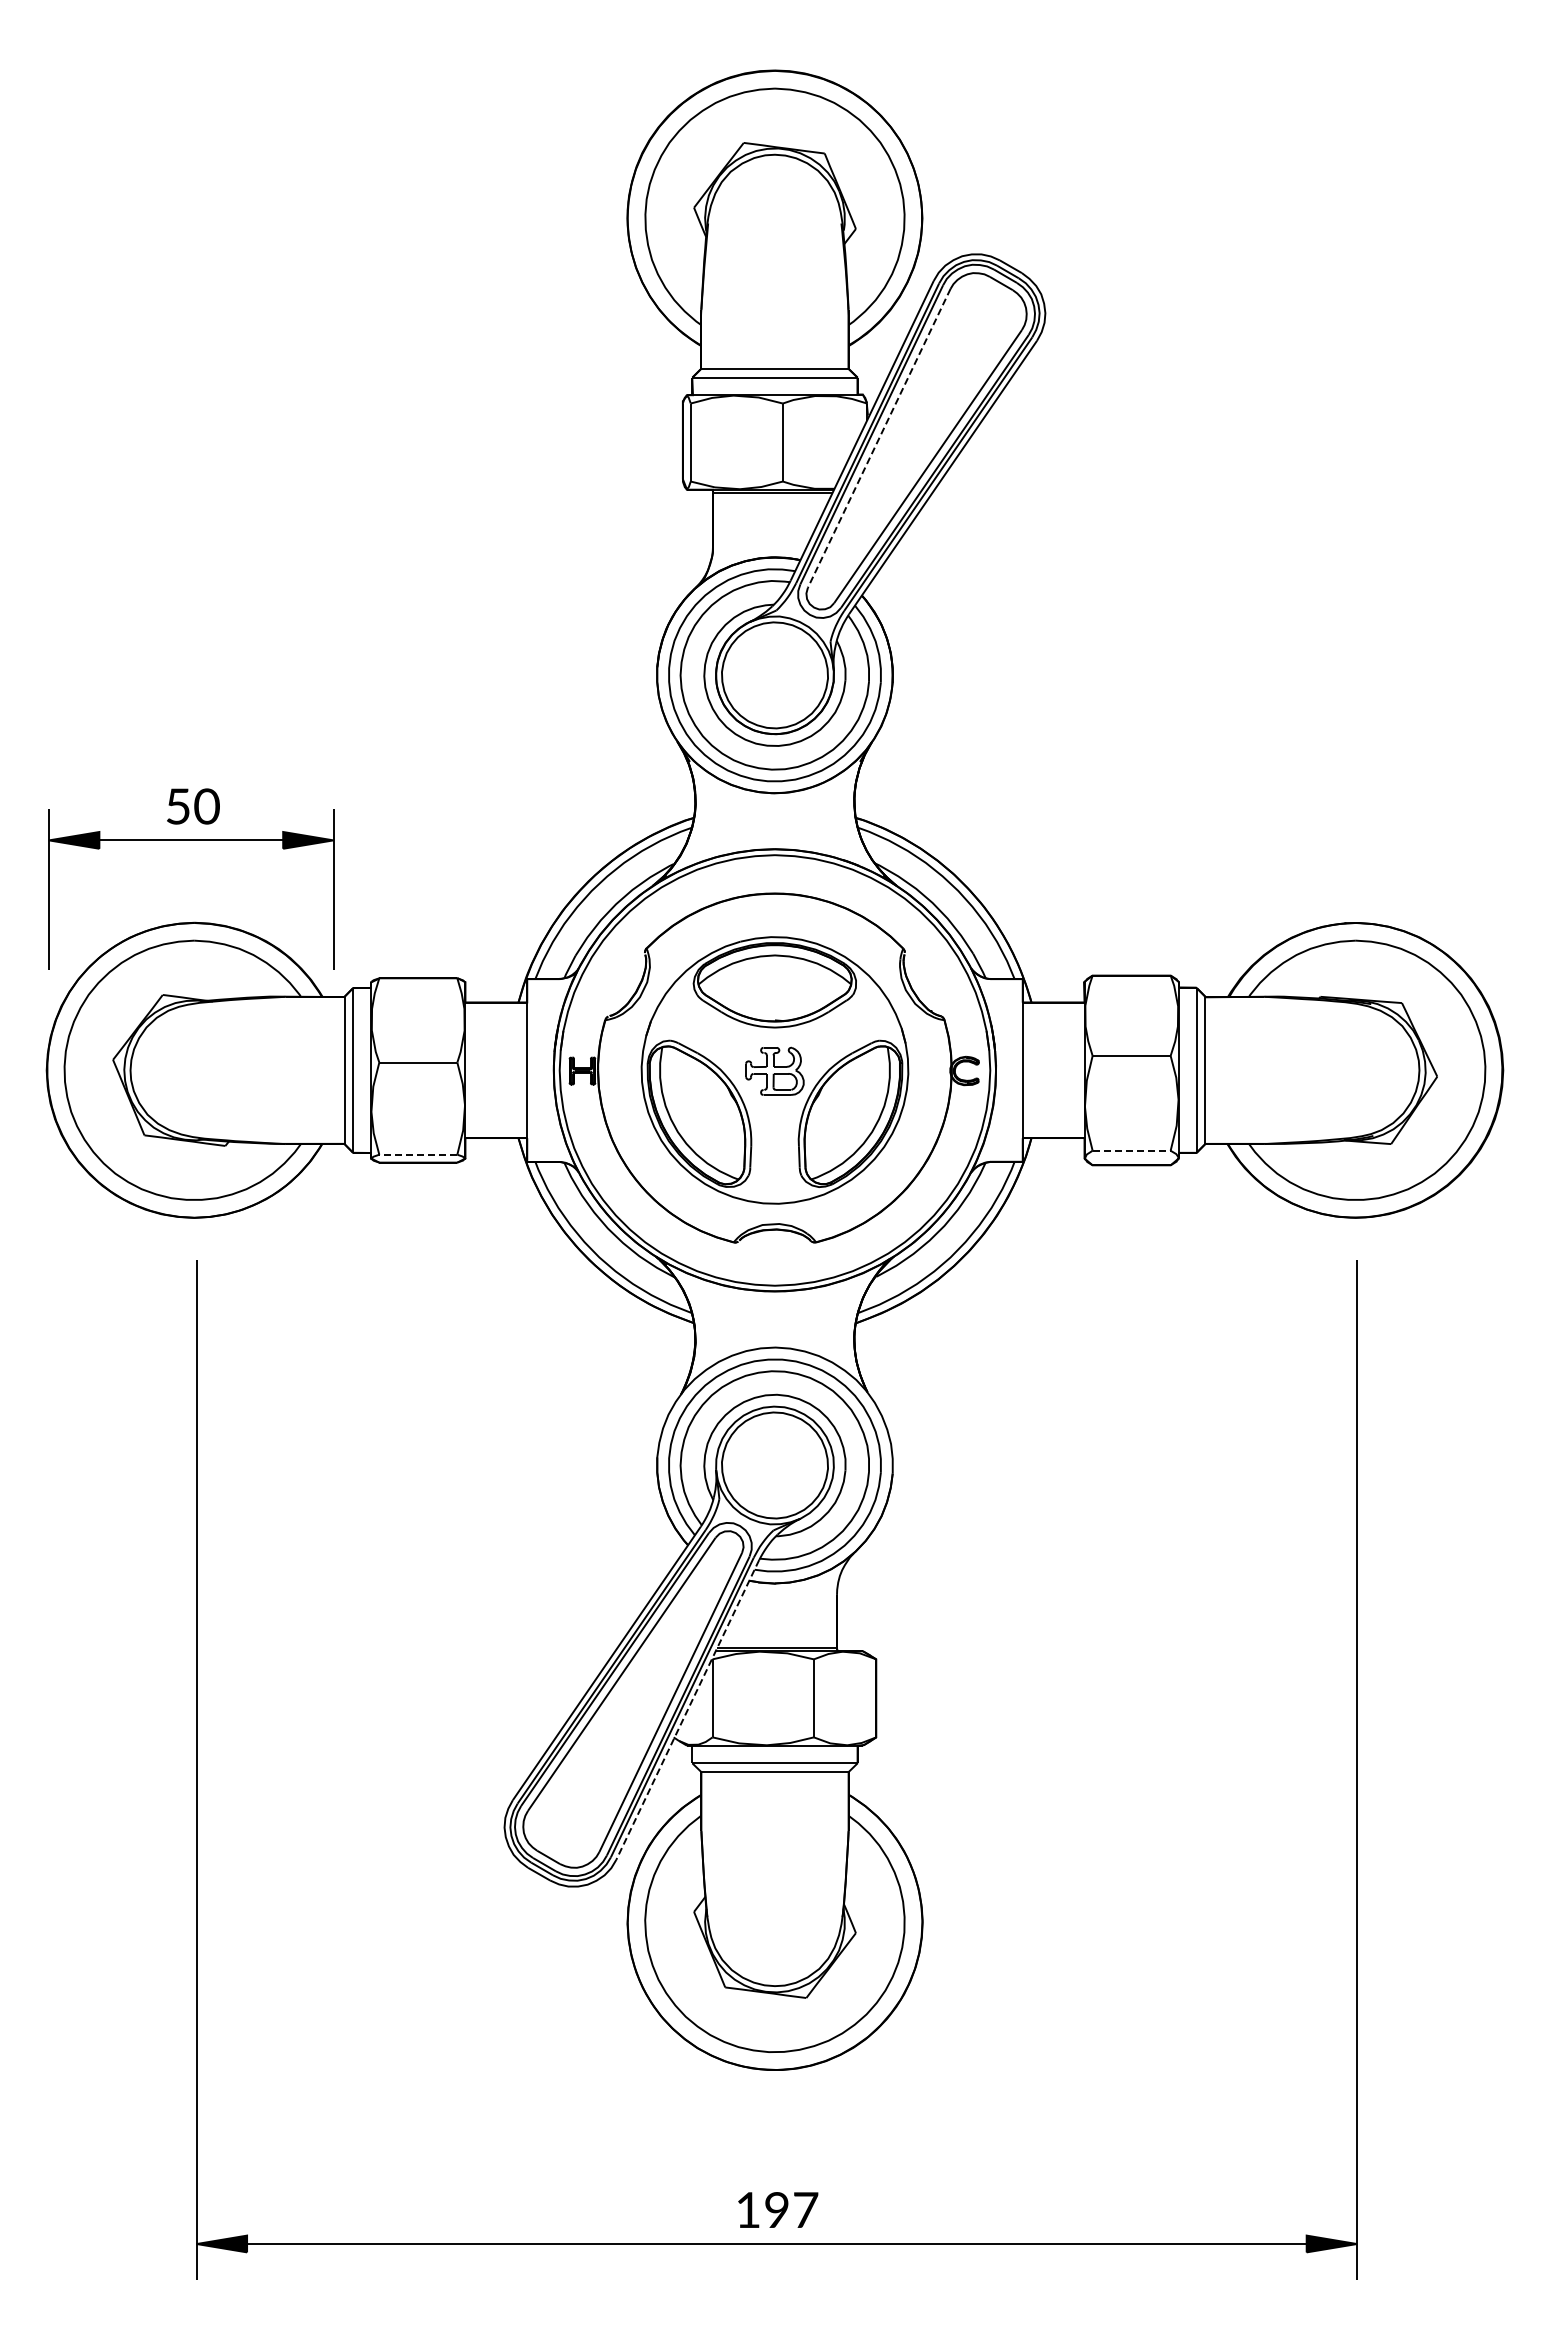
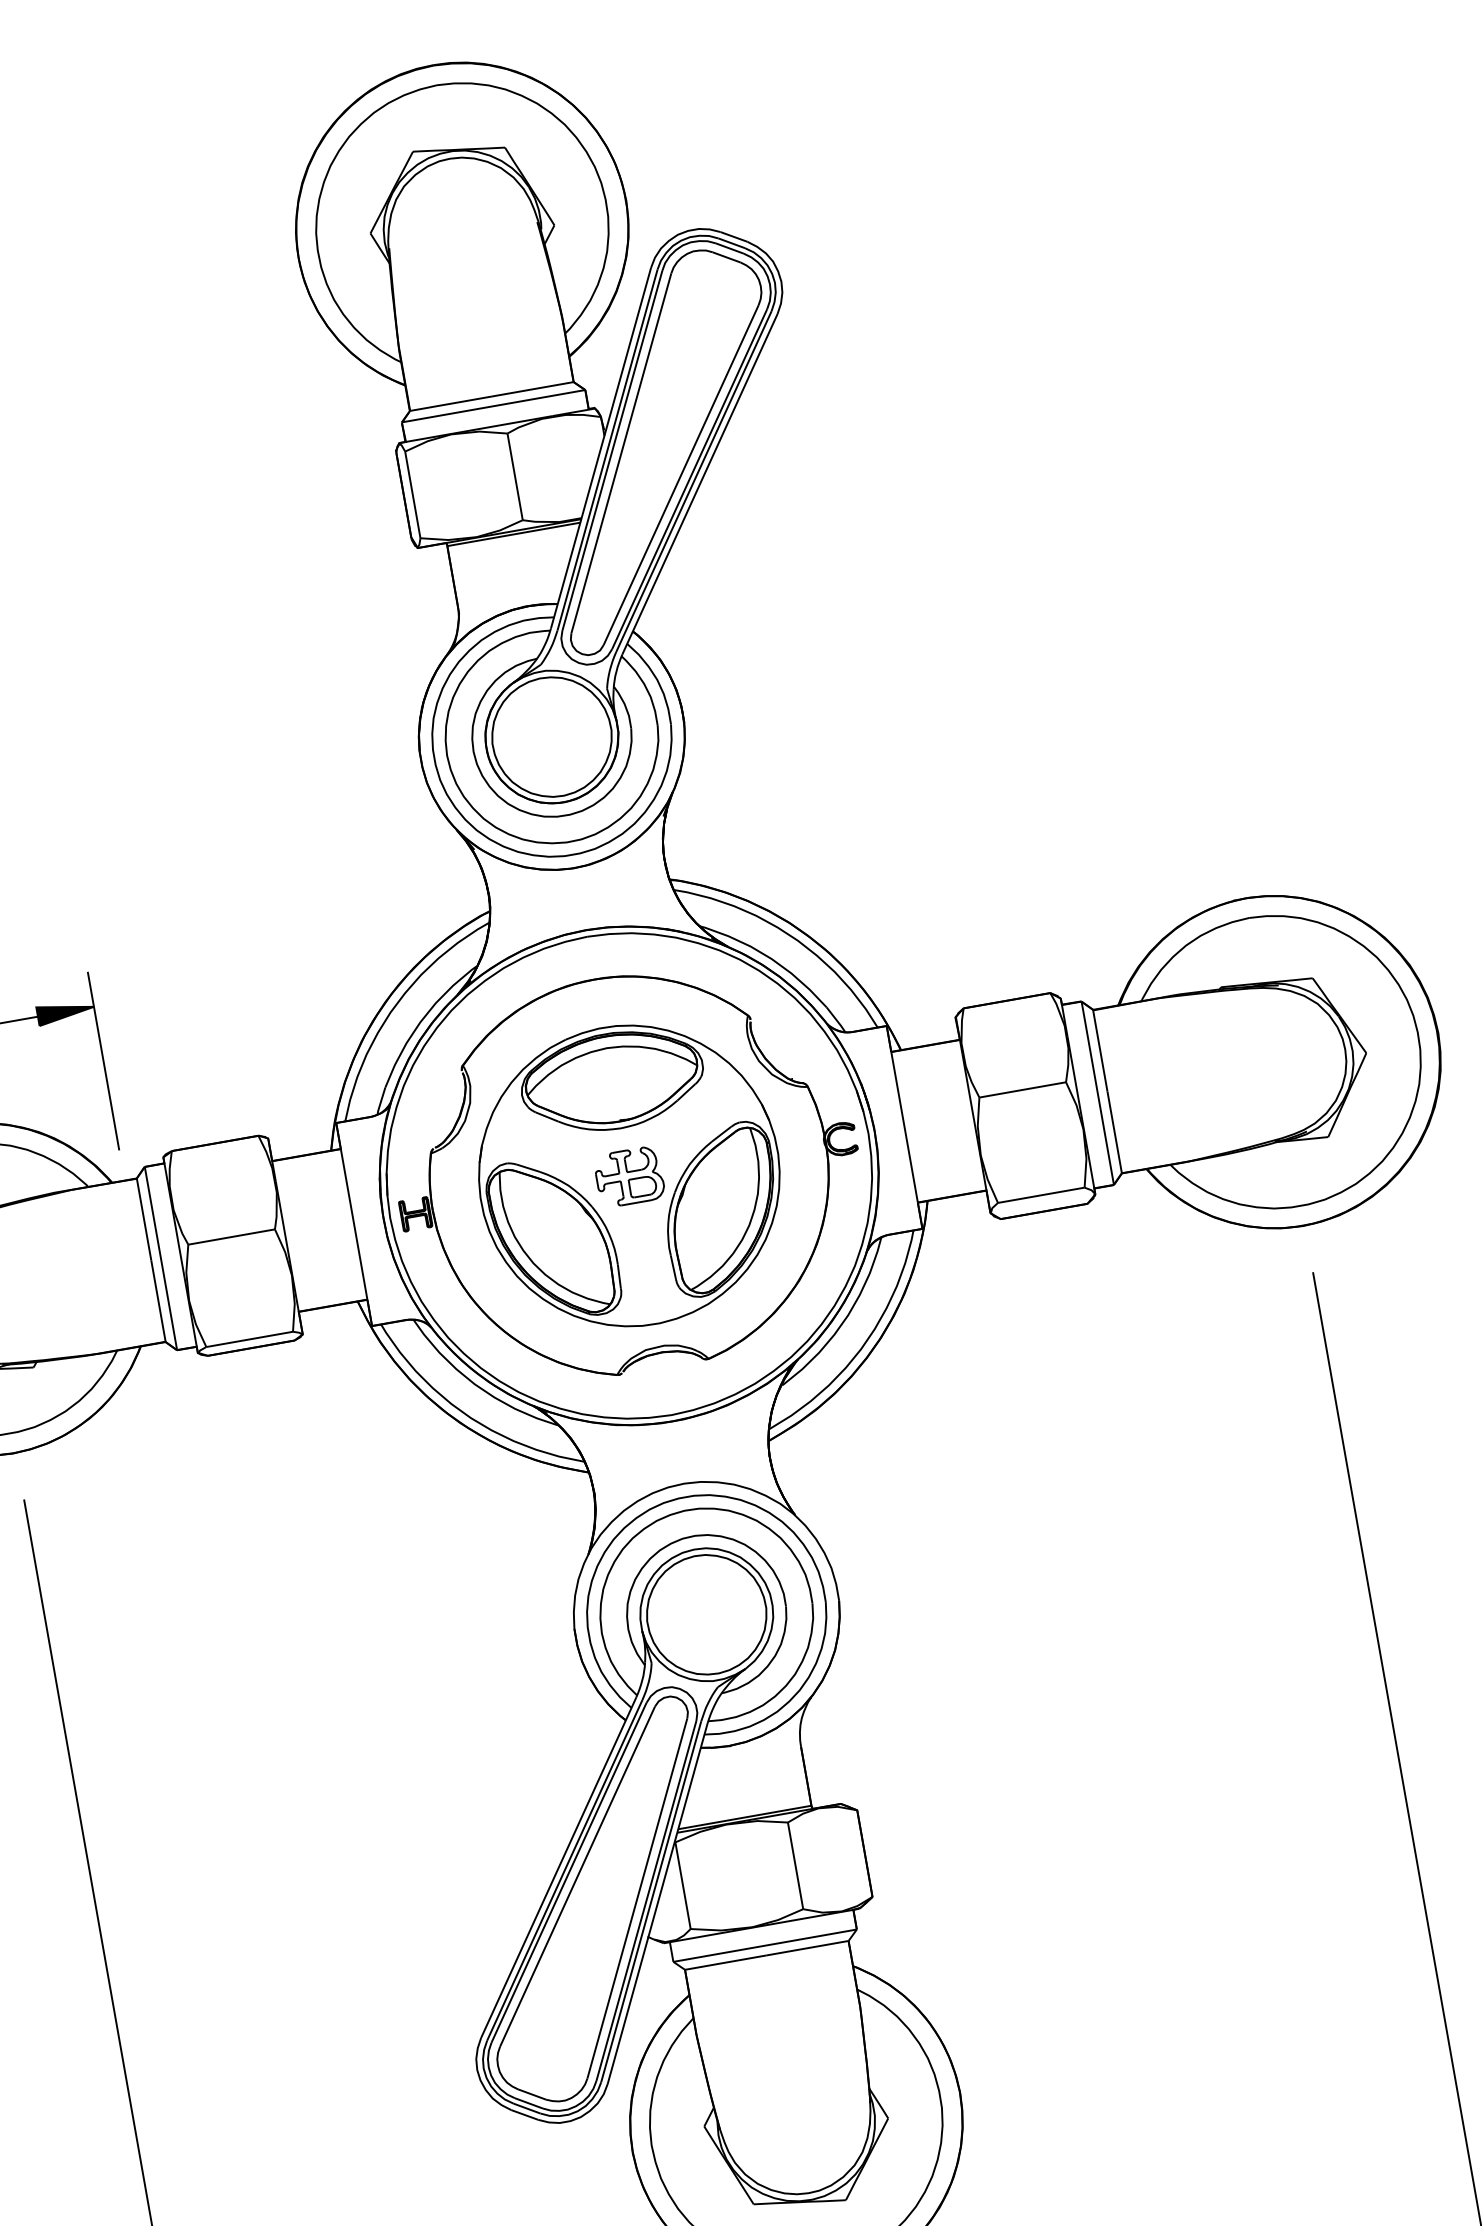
line: (879, 438) -> (621, 453), dashed -> solid
line: (1132, 1150) -> (1042, 1194), dashed -> solid
line: (417, 1154) -> (248, 1339), dashed -> solid
line: (687, 1710) -> (657, 1904), dashed -> solid

